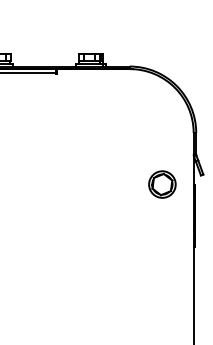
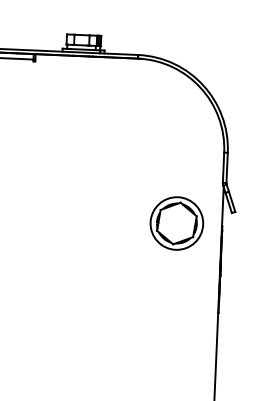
part: (162, 184) -> (177, 223), size x1.4

